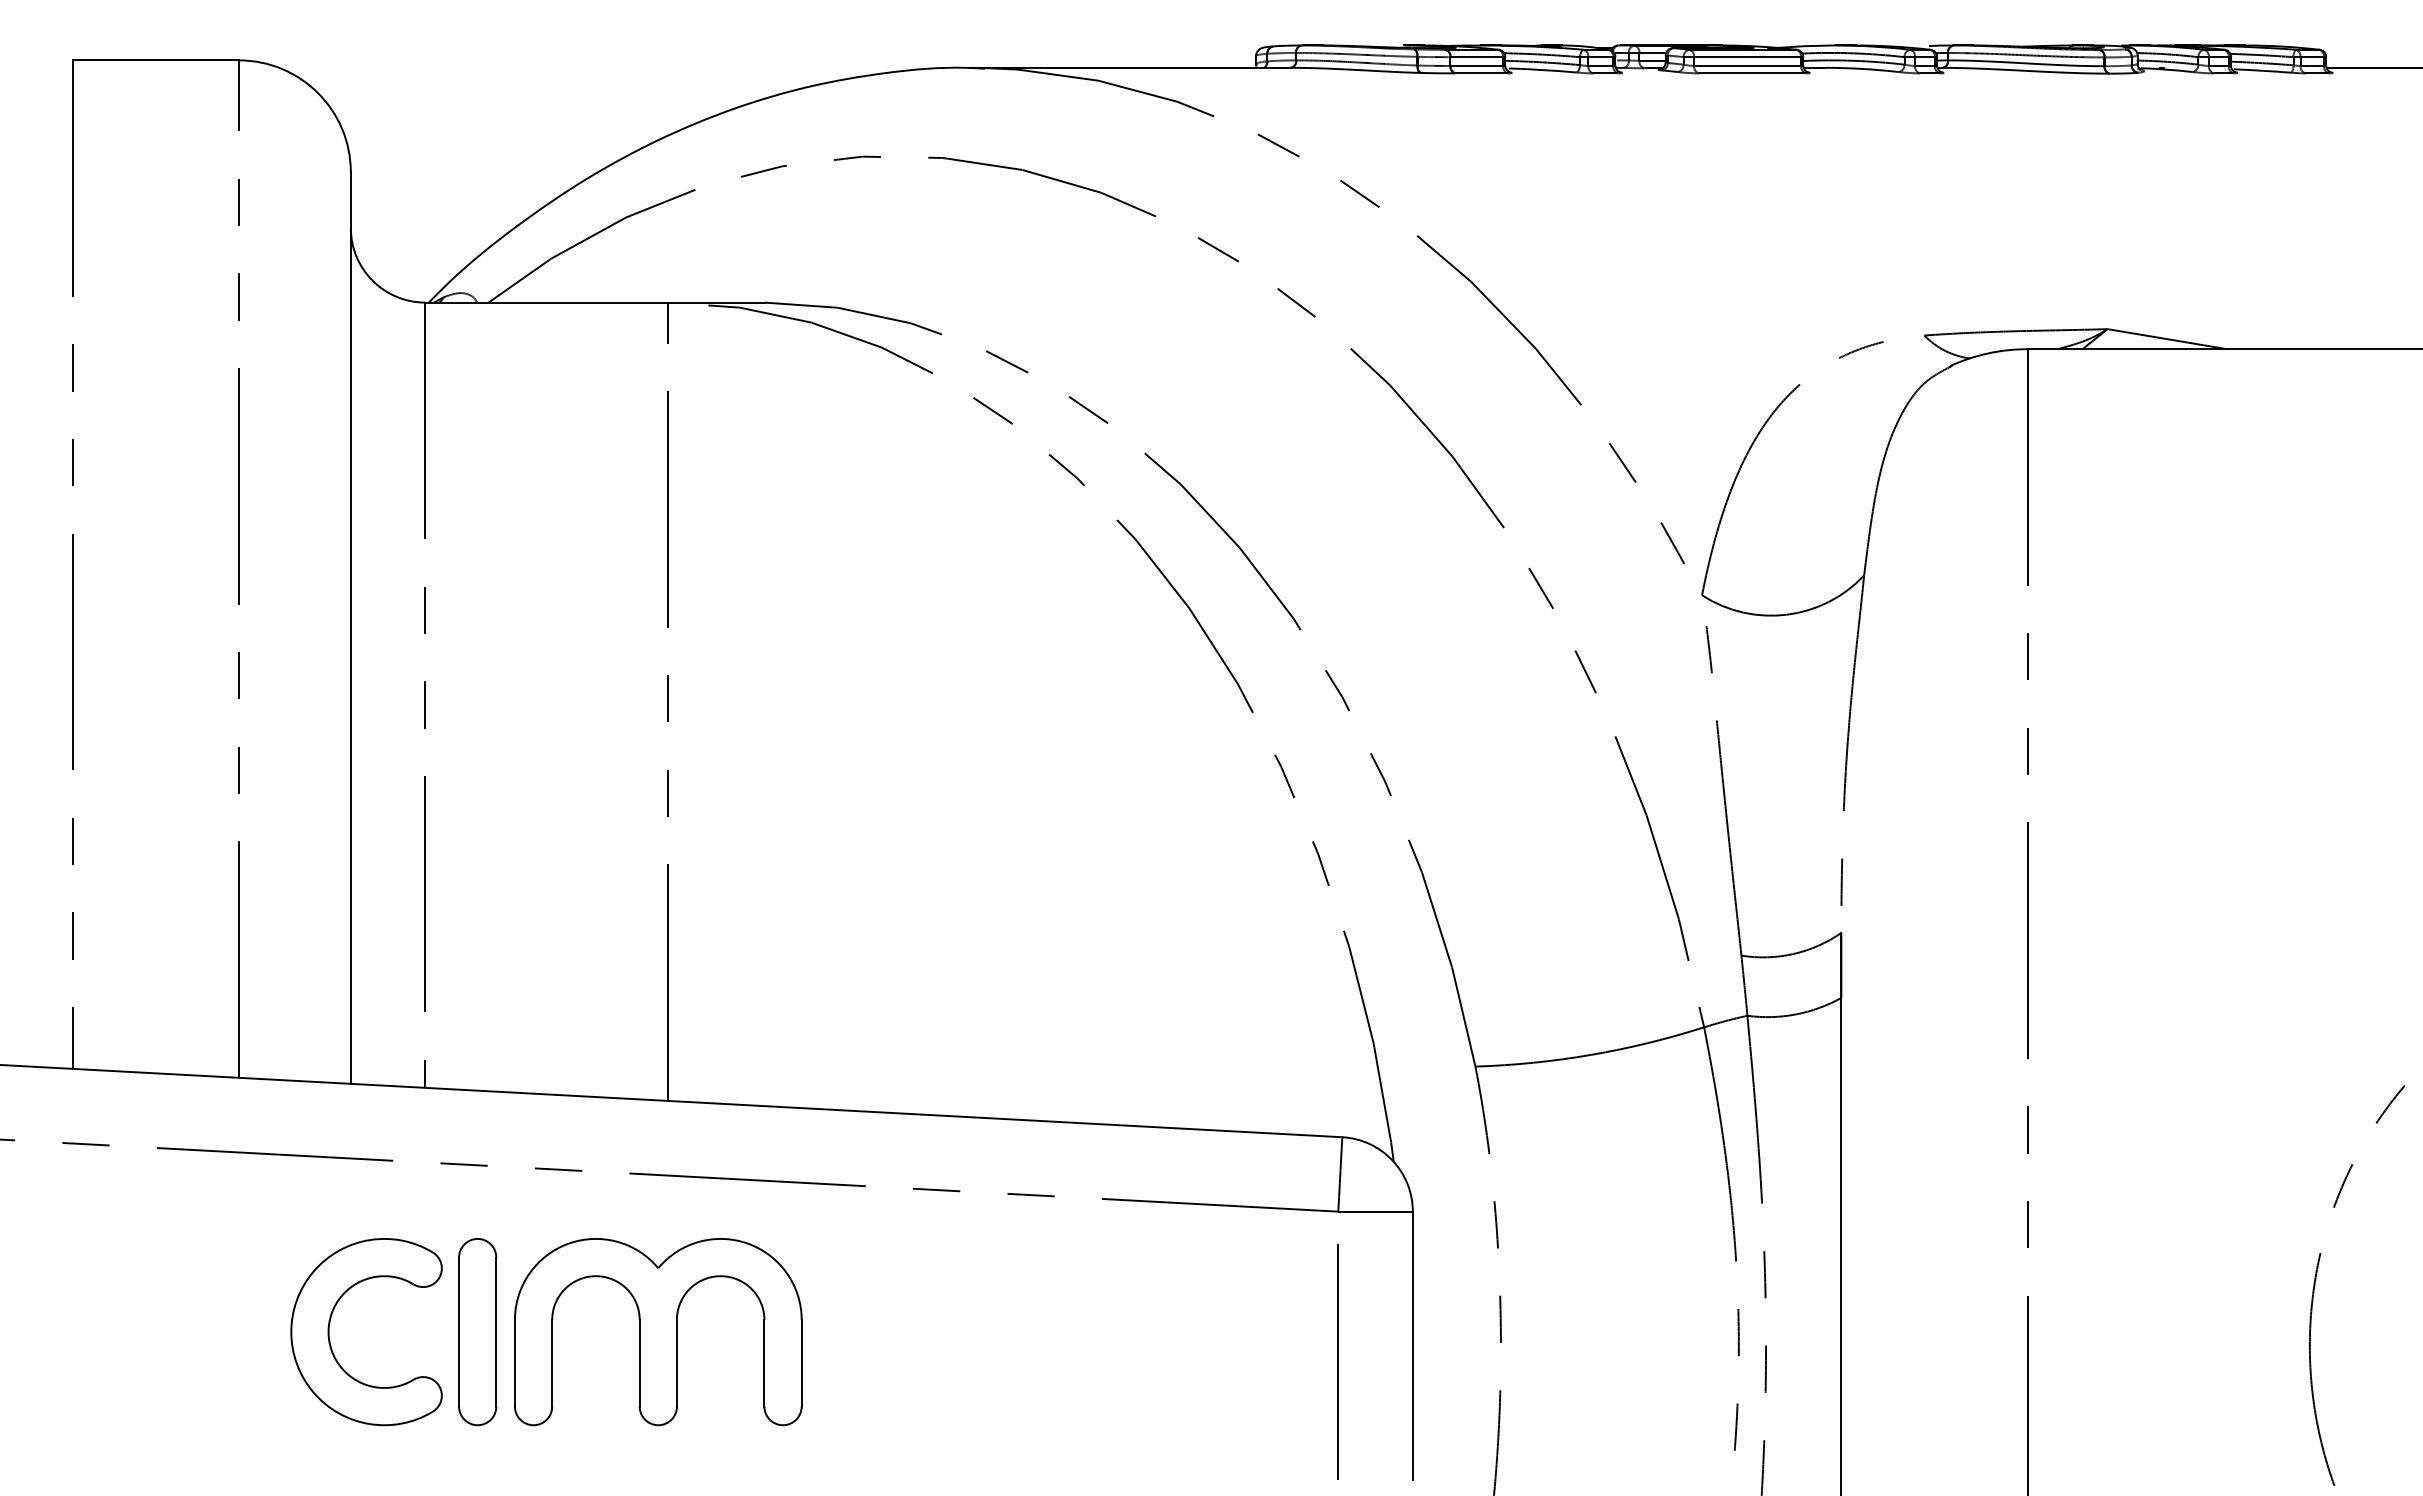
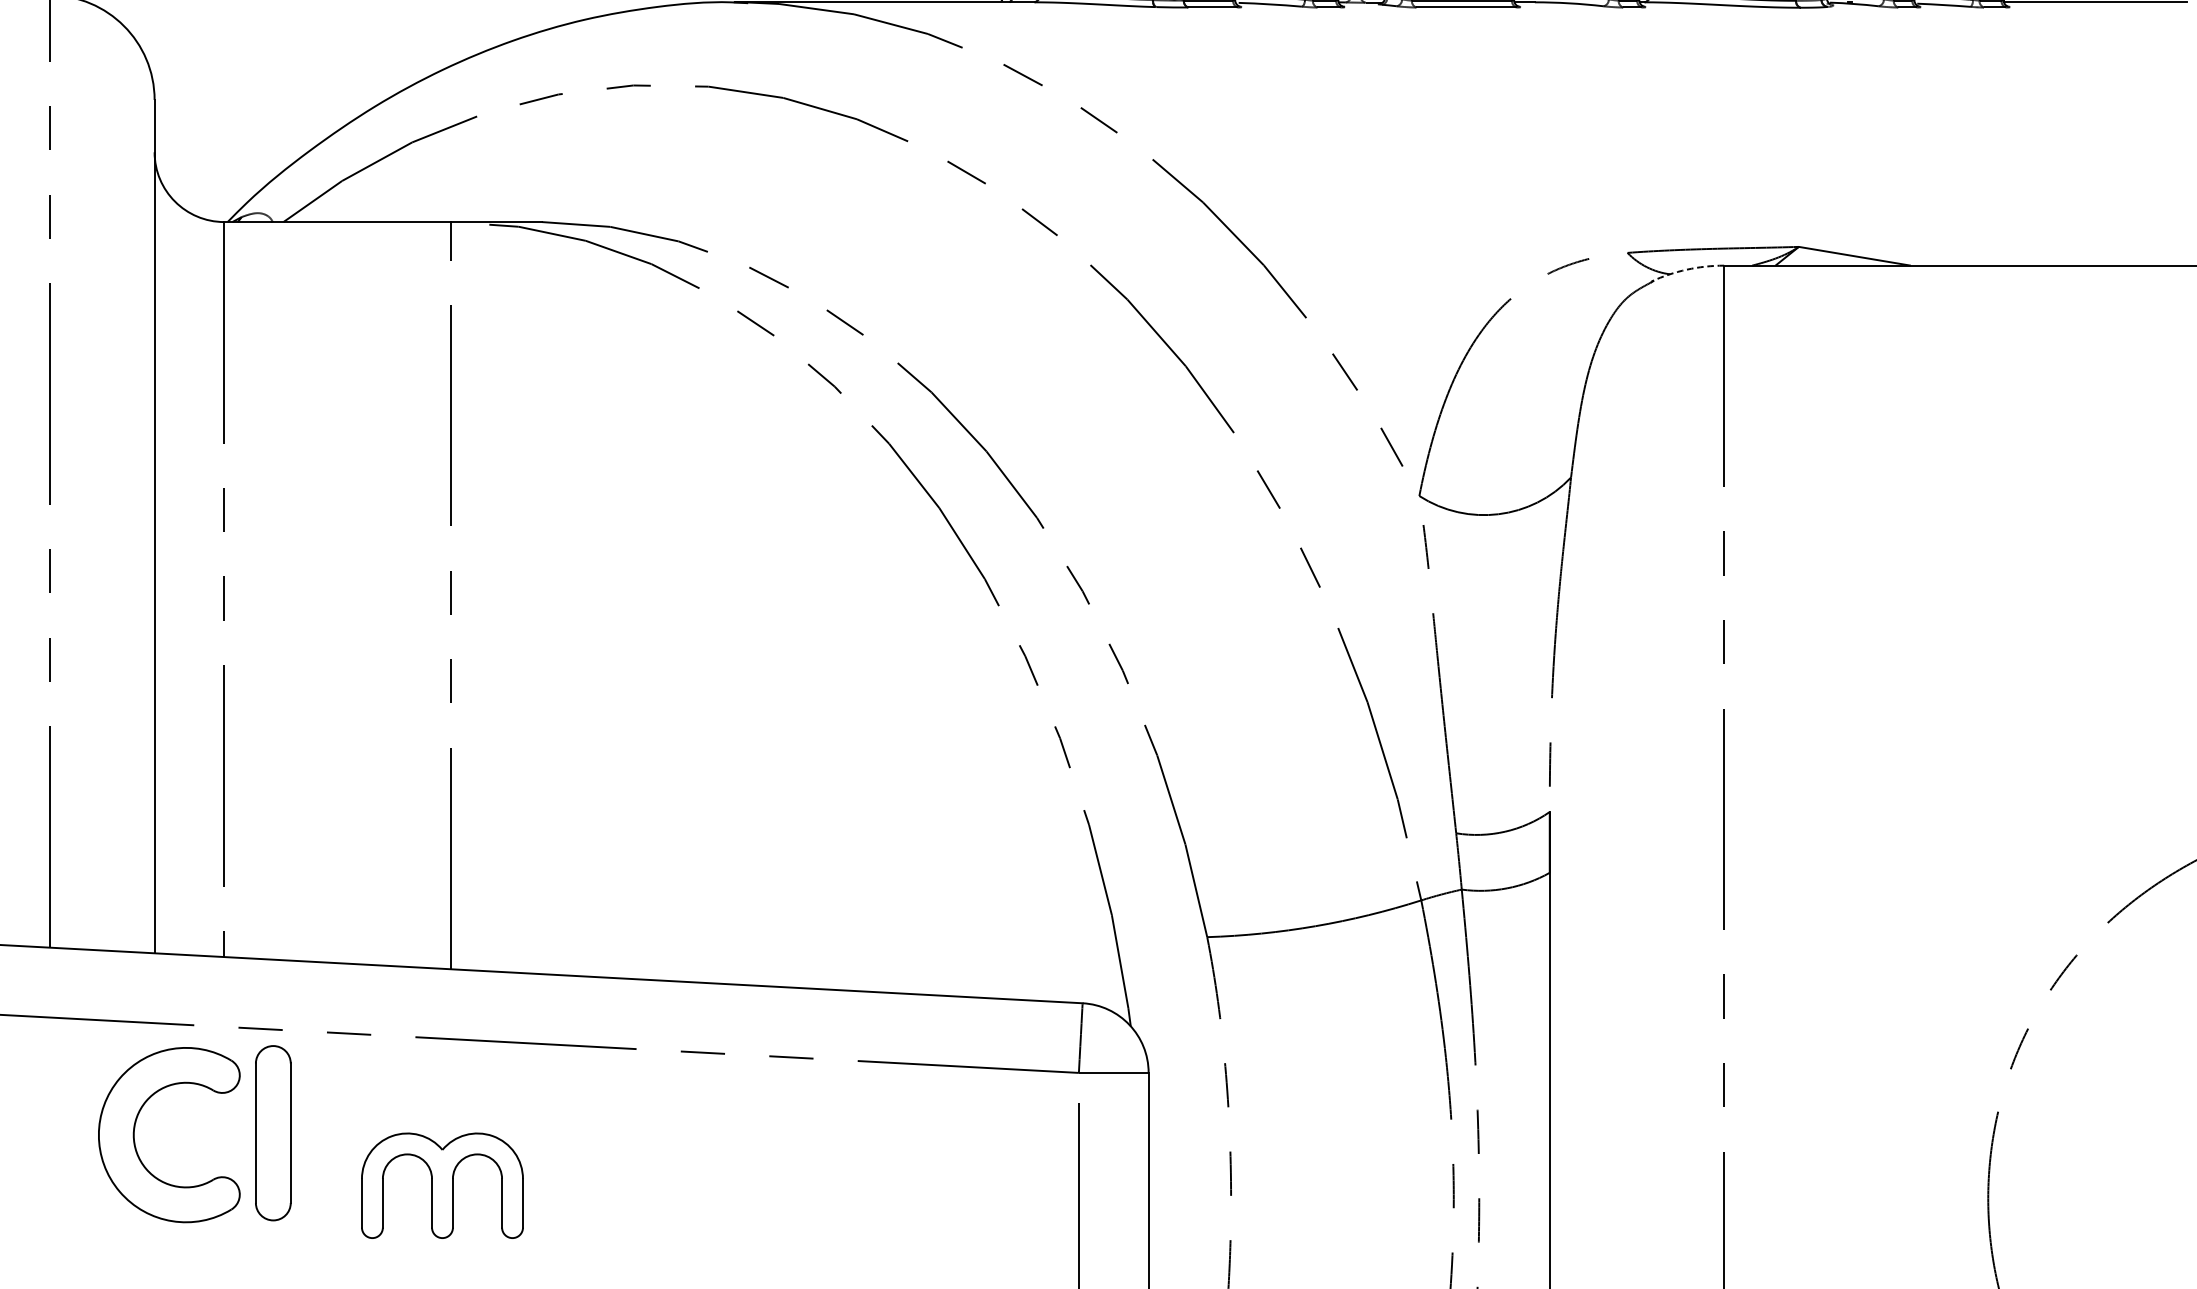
arc: (1987, 353) -> (1686, 269), solid -> dashed
part: (477, 1332) -> (273, 1133), moved
part: (658, 1332) -> (442, 1186), size x0.6
part: (330, 1340) -> (135, 1142), moved

